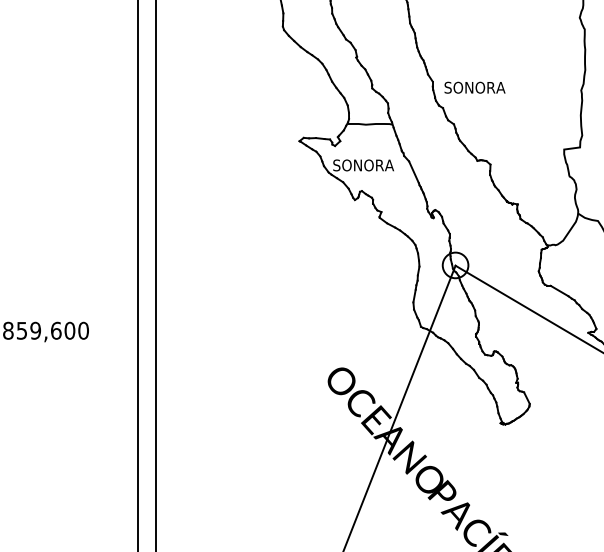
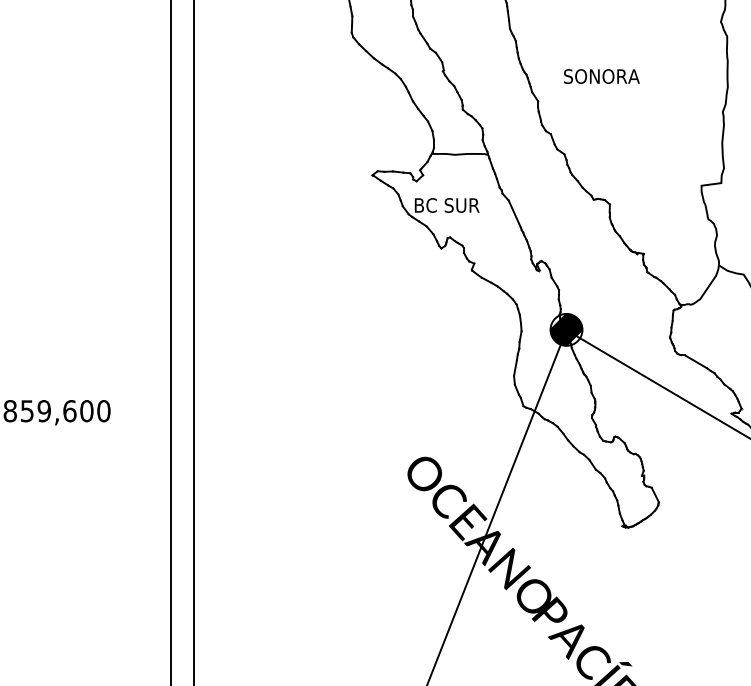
text: (474, 87) -> (601, 76), moved
text: (363, 165) -> (451, 205), SONORA -> BC SUR
hatch: (455, 265) -> (566, 329), added

